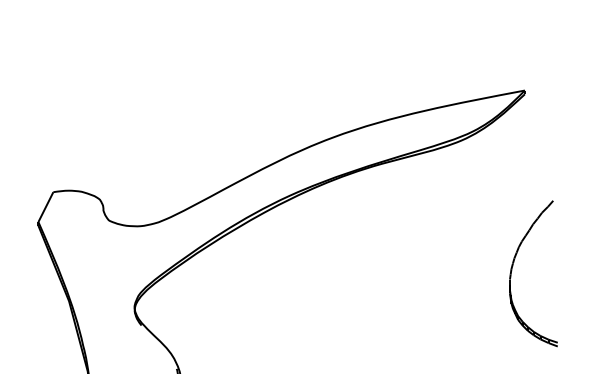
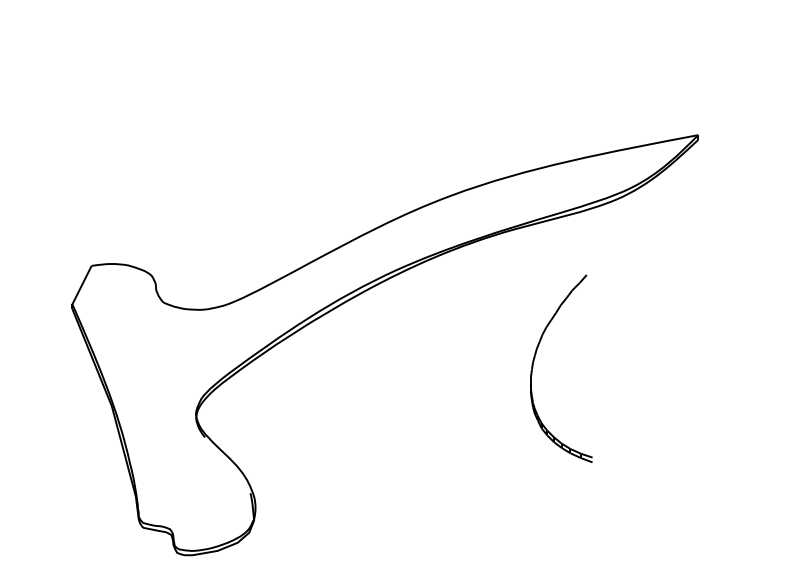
part: (513, 265) -> (535, 358), moved

